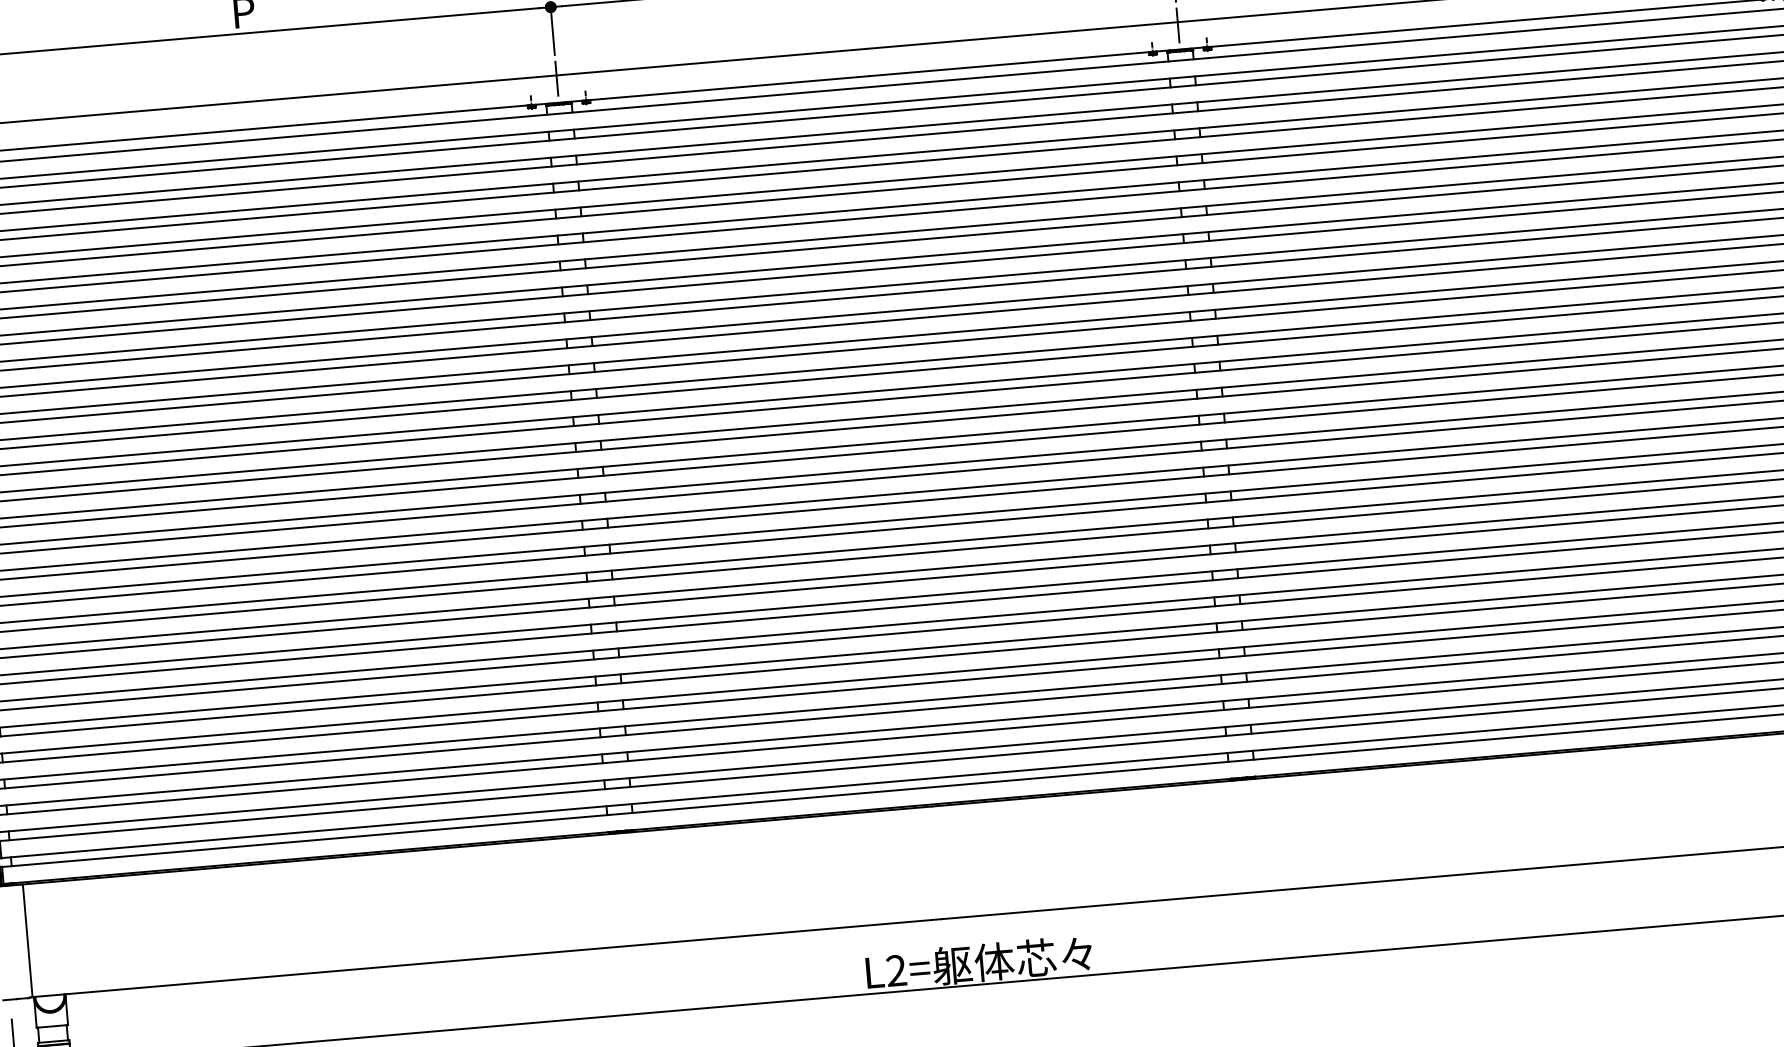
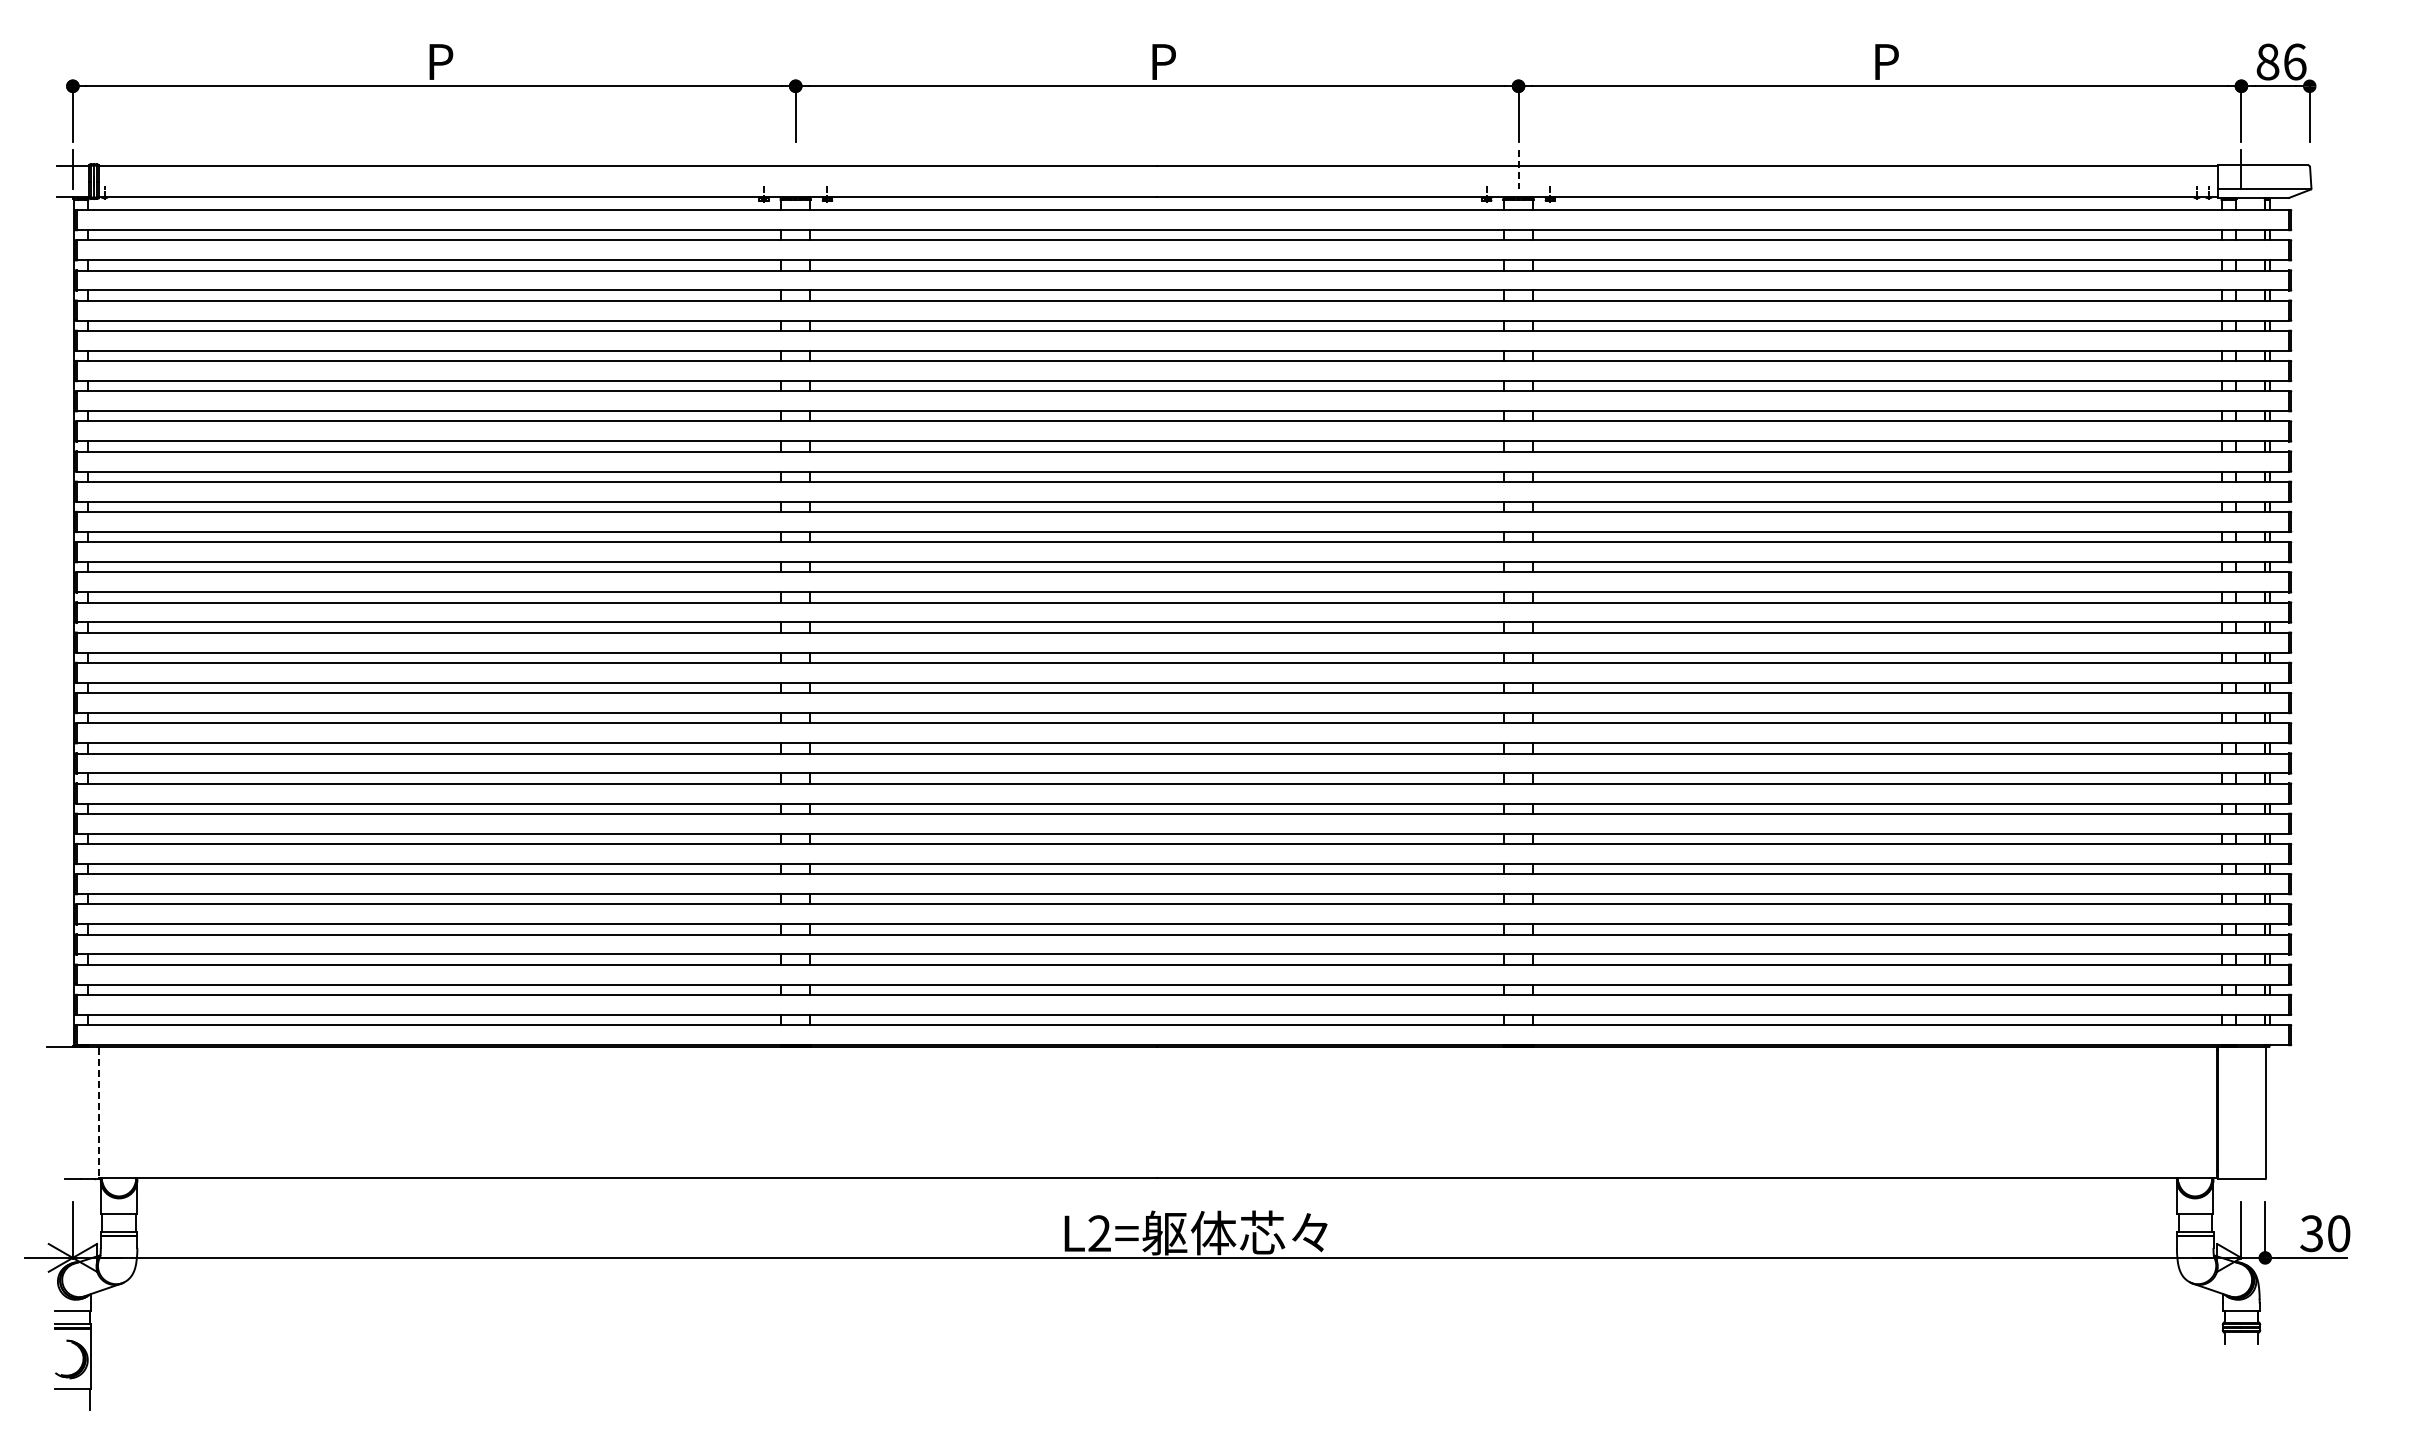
line: (1178, 25) -> (1518, 169), solid -> dashed
line: (556, 78) -> (795, 169), removed
line: (28, 941) -> (99, 1113), solid -> dashed

